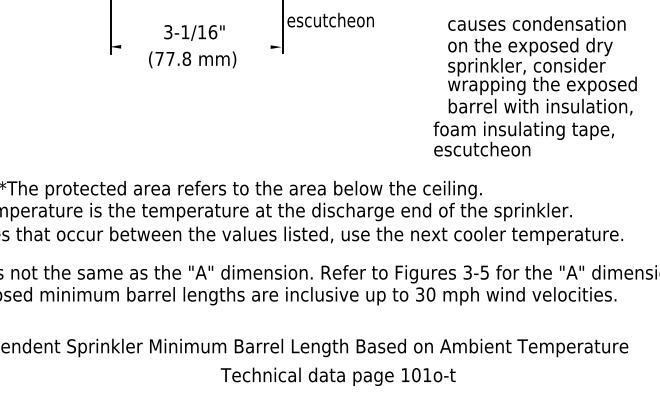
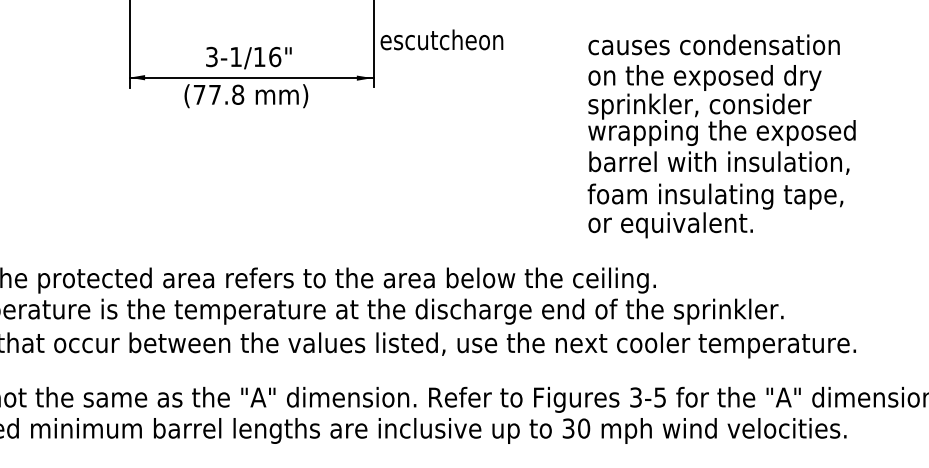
line: (196, 46) -> (251, 77), added
text: (542, 65) -> (722, 104), moved
text: (492, 150) -> (671, 224), escutcheon -> or equivalent.

